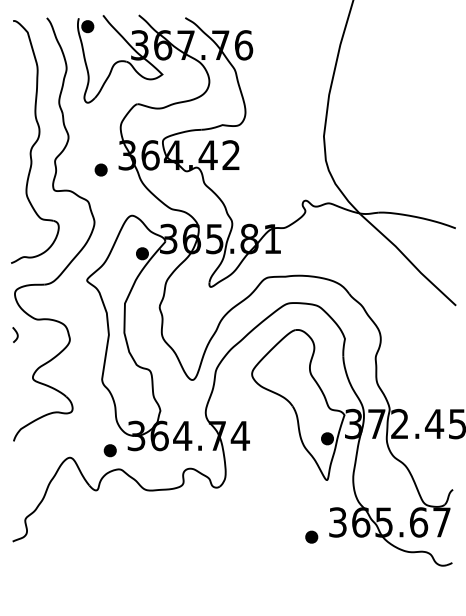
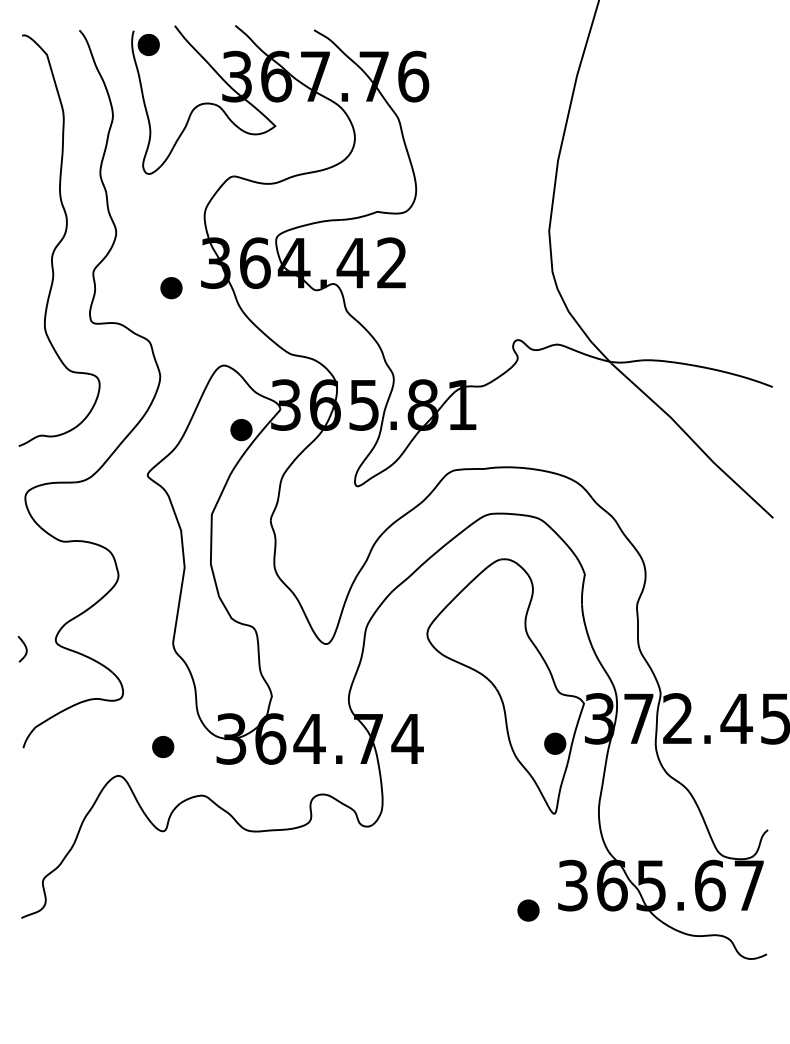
curve: (16, 334) -> (24, 648), moved
part: (109, 450) -> (161, 746), moved

